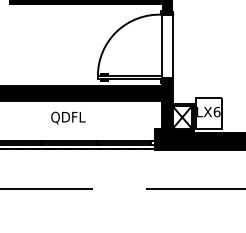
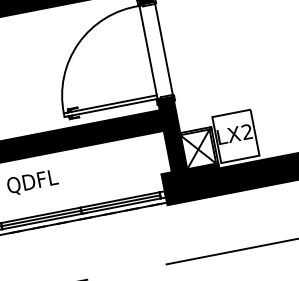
text: (216, 111) -> (246, 131), LX6 -> LX2

